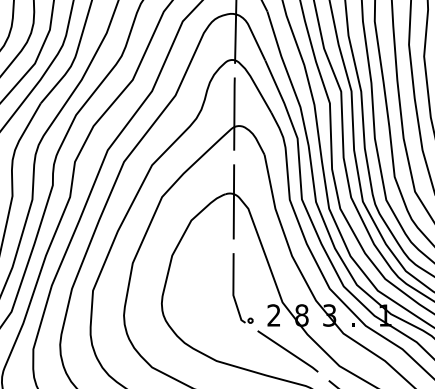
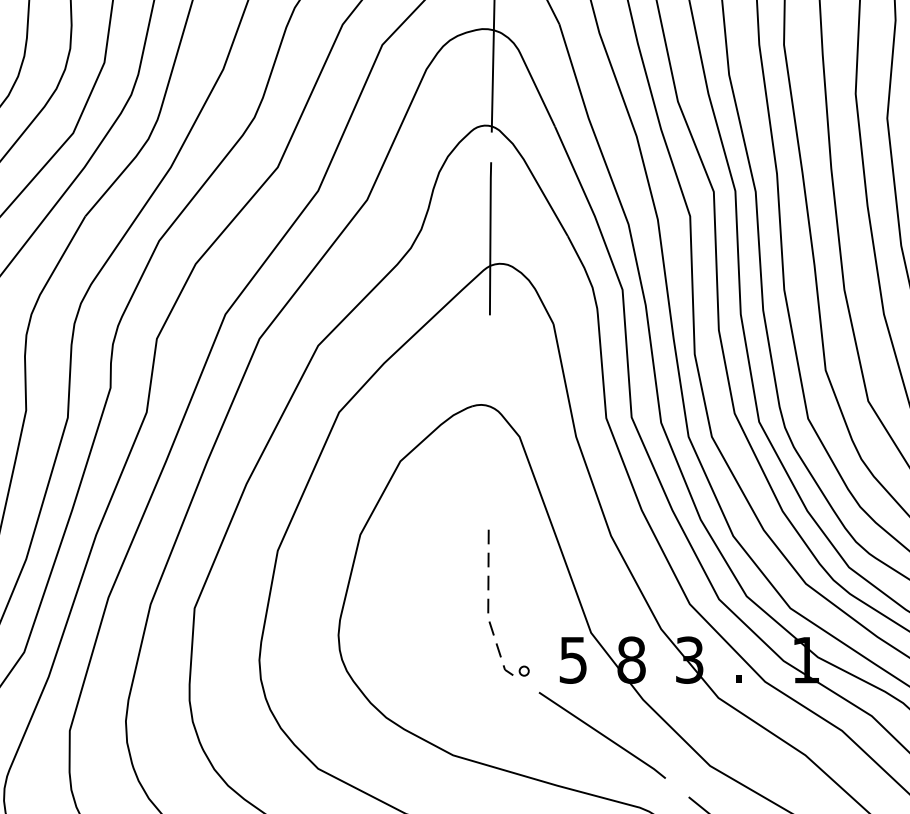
line: (233, 201) -> (488, 421), removed
line: (233, 291) -> (488, 609), solid -> dashed
text: (273, 315) -> (572, 660), 2 -> 5

